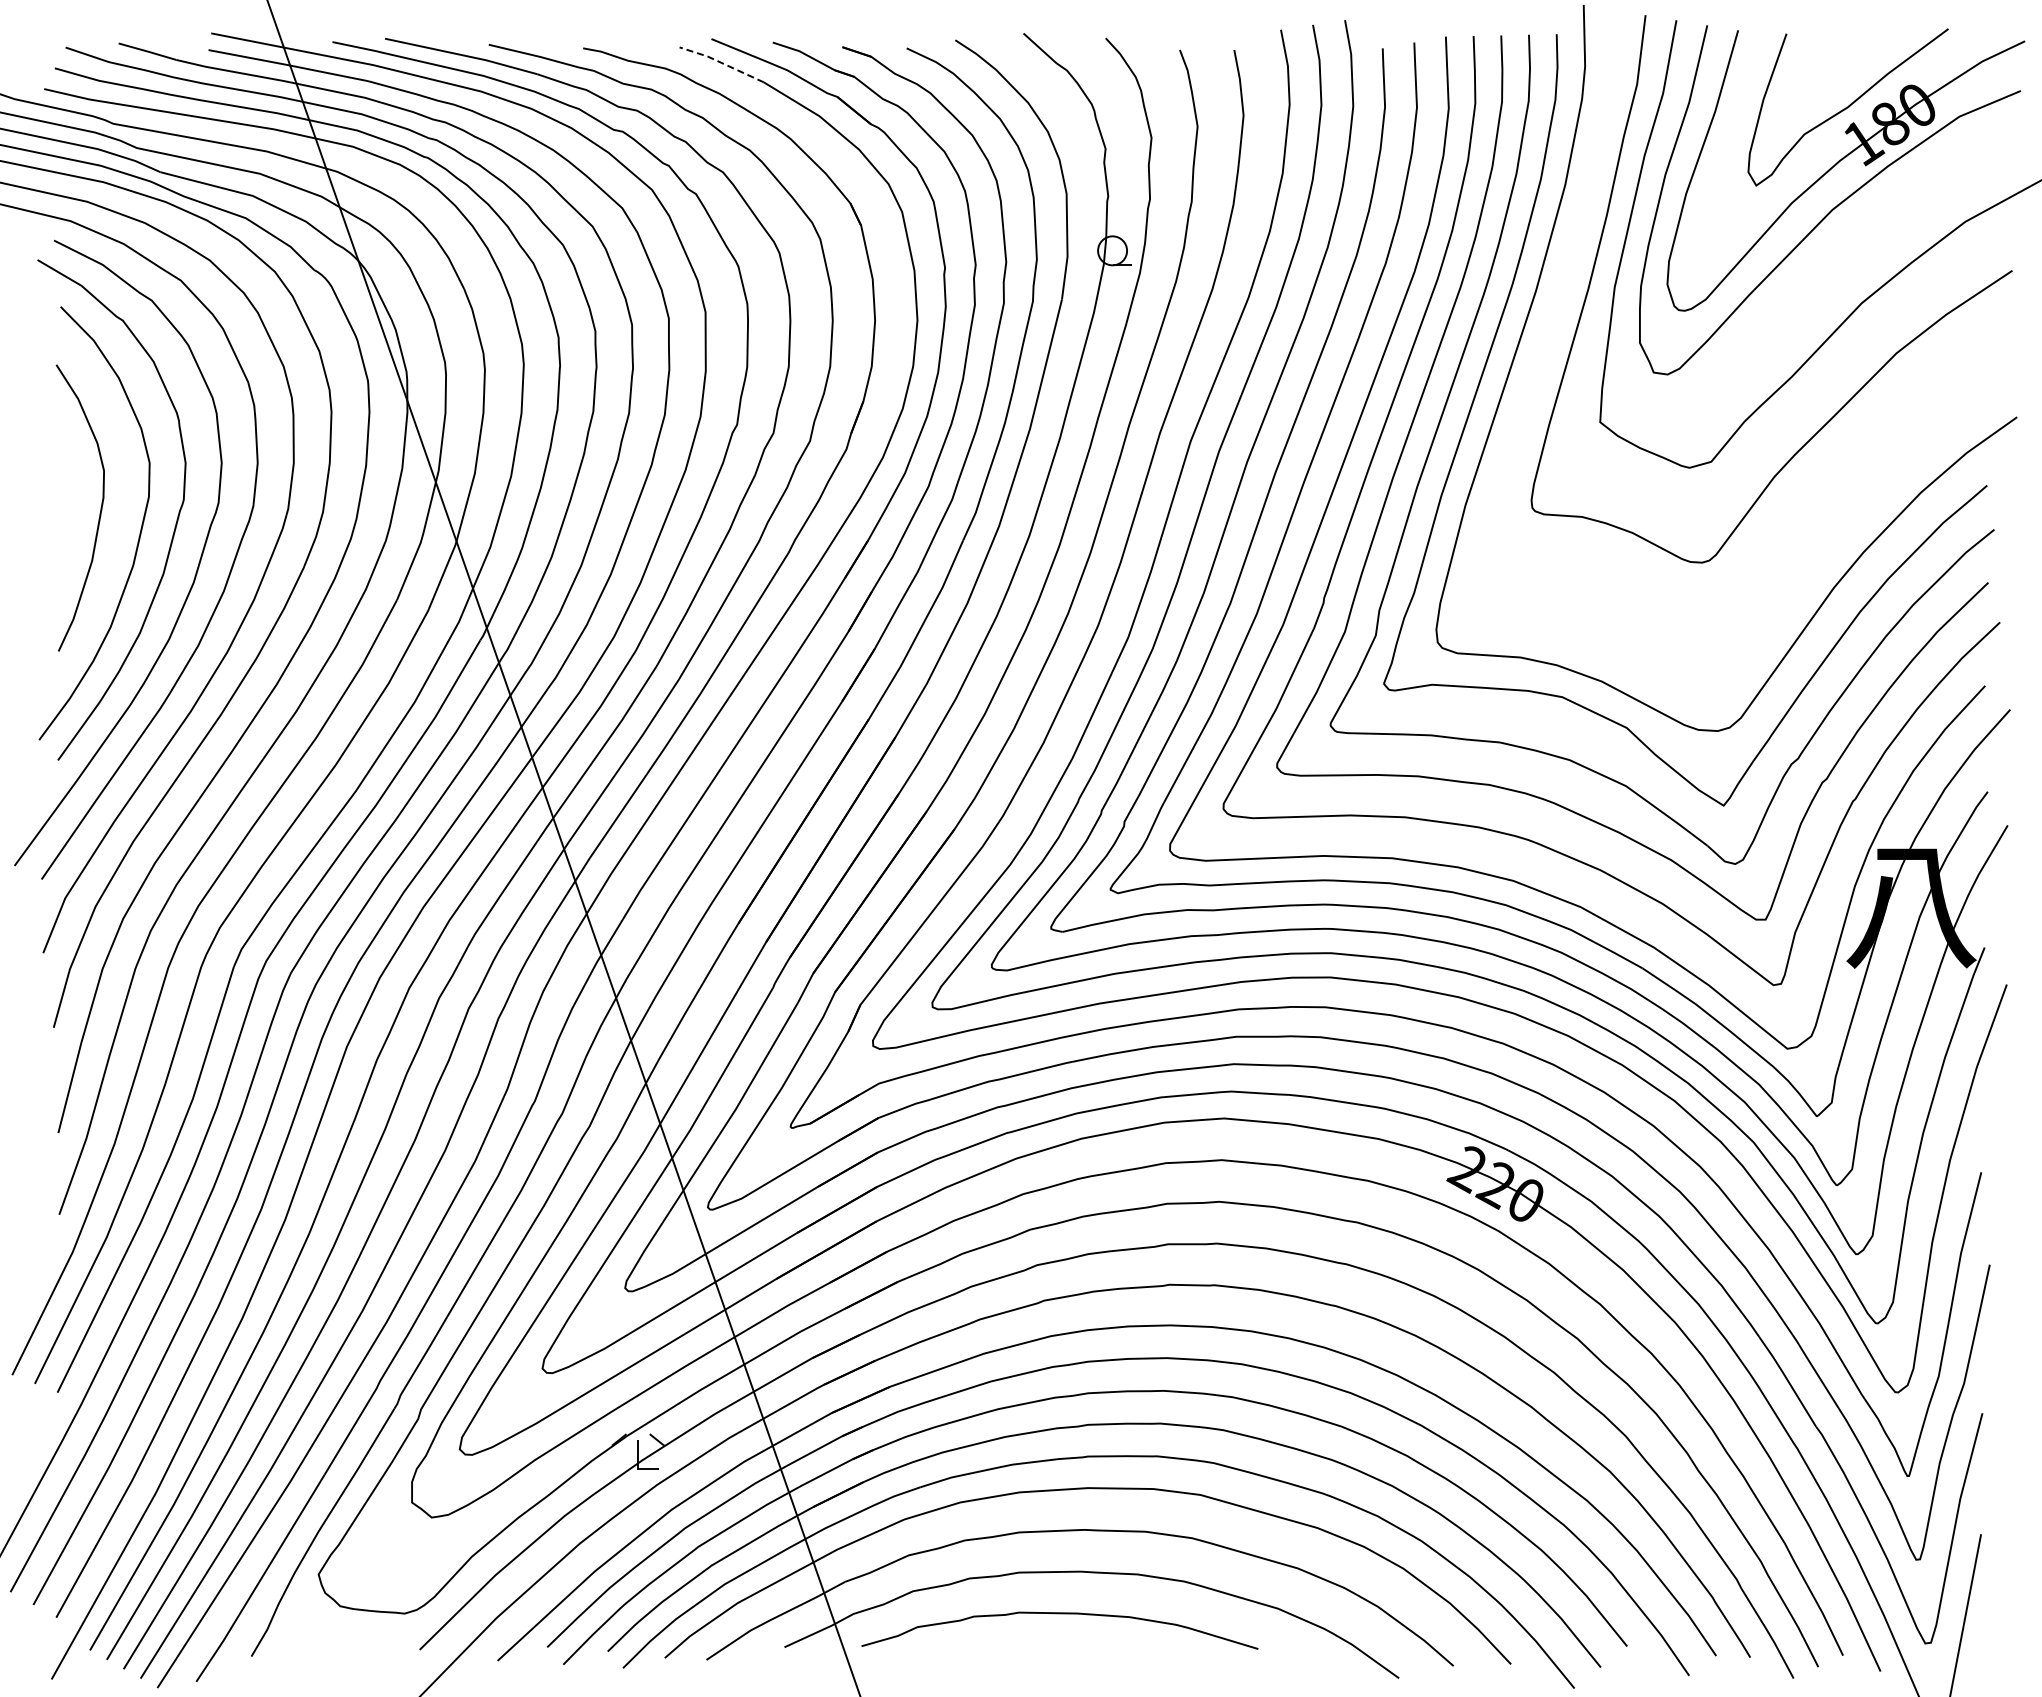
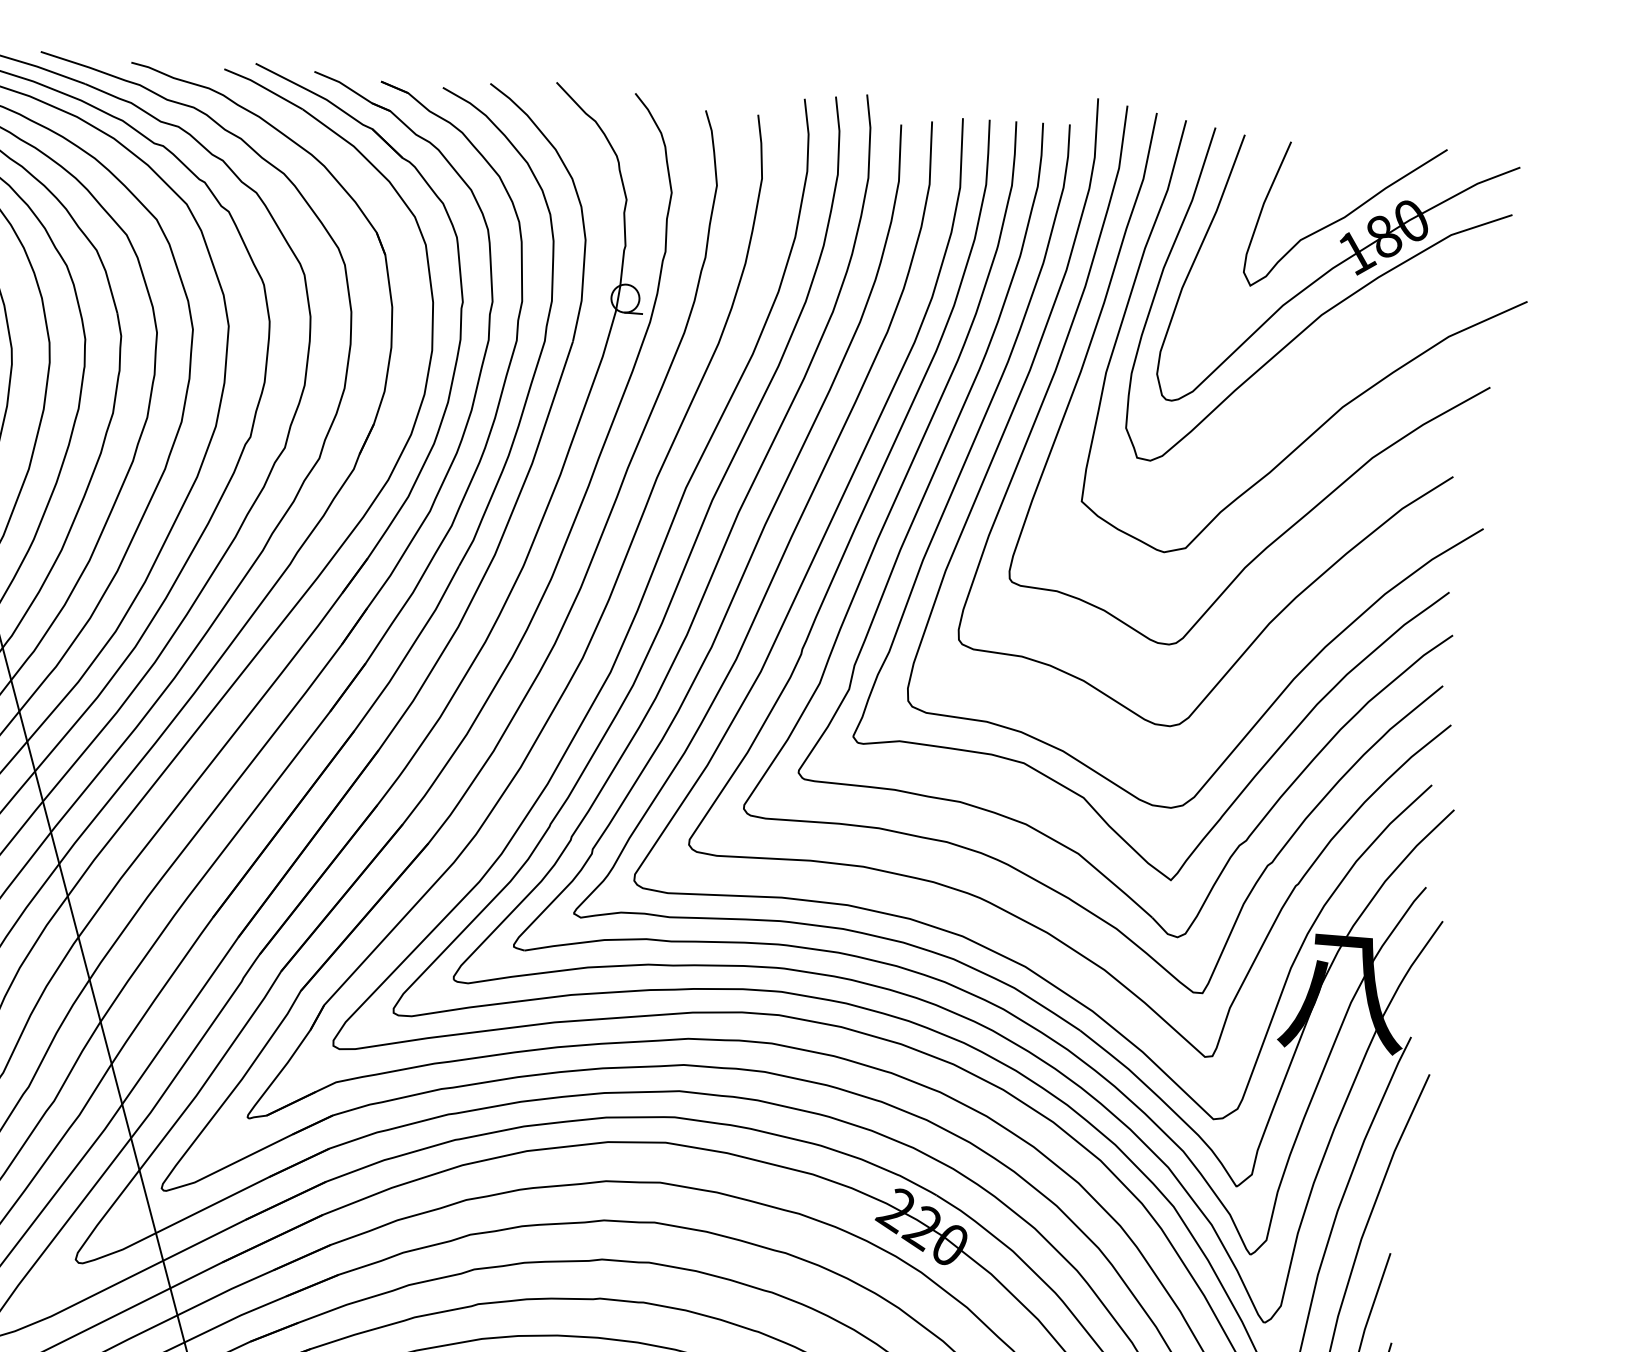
line: (721, 62) -> (263, 86), dashed -> solid
curve: (1565, 282) -> (1059, 364), added

